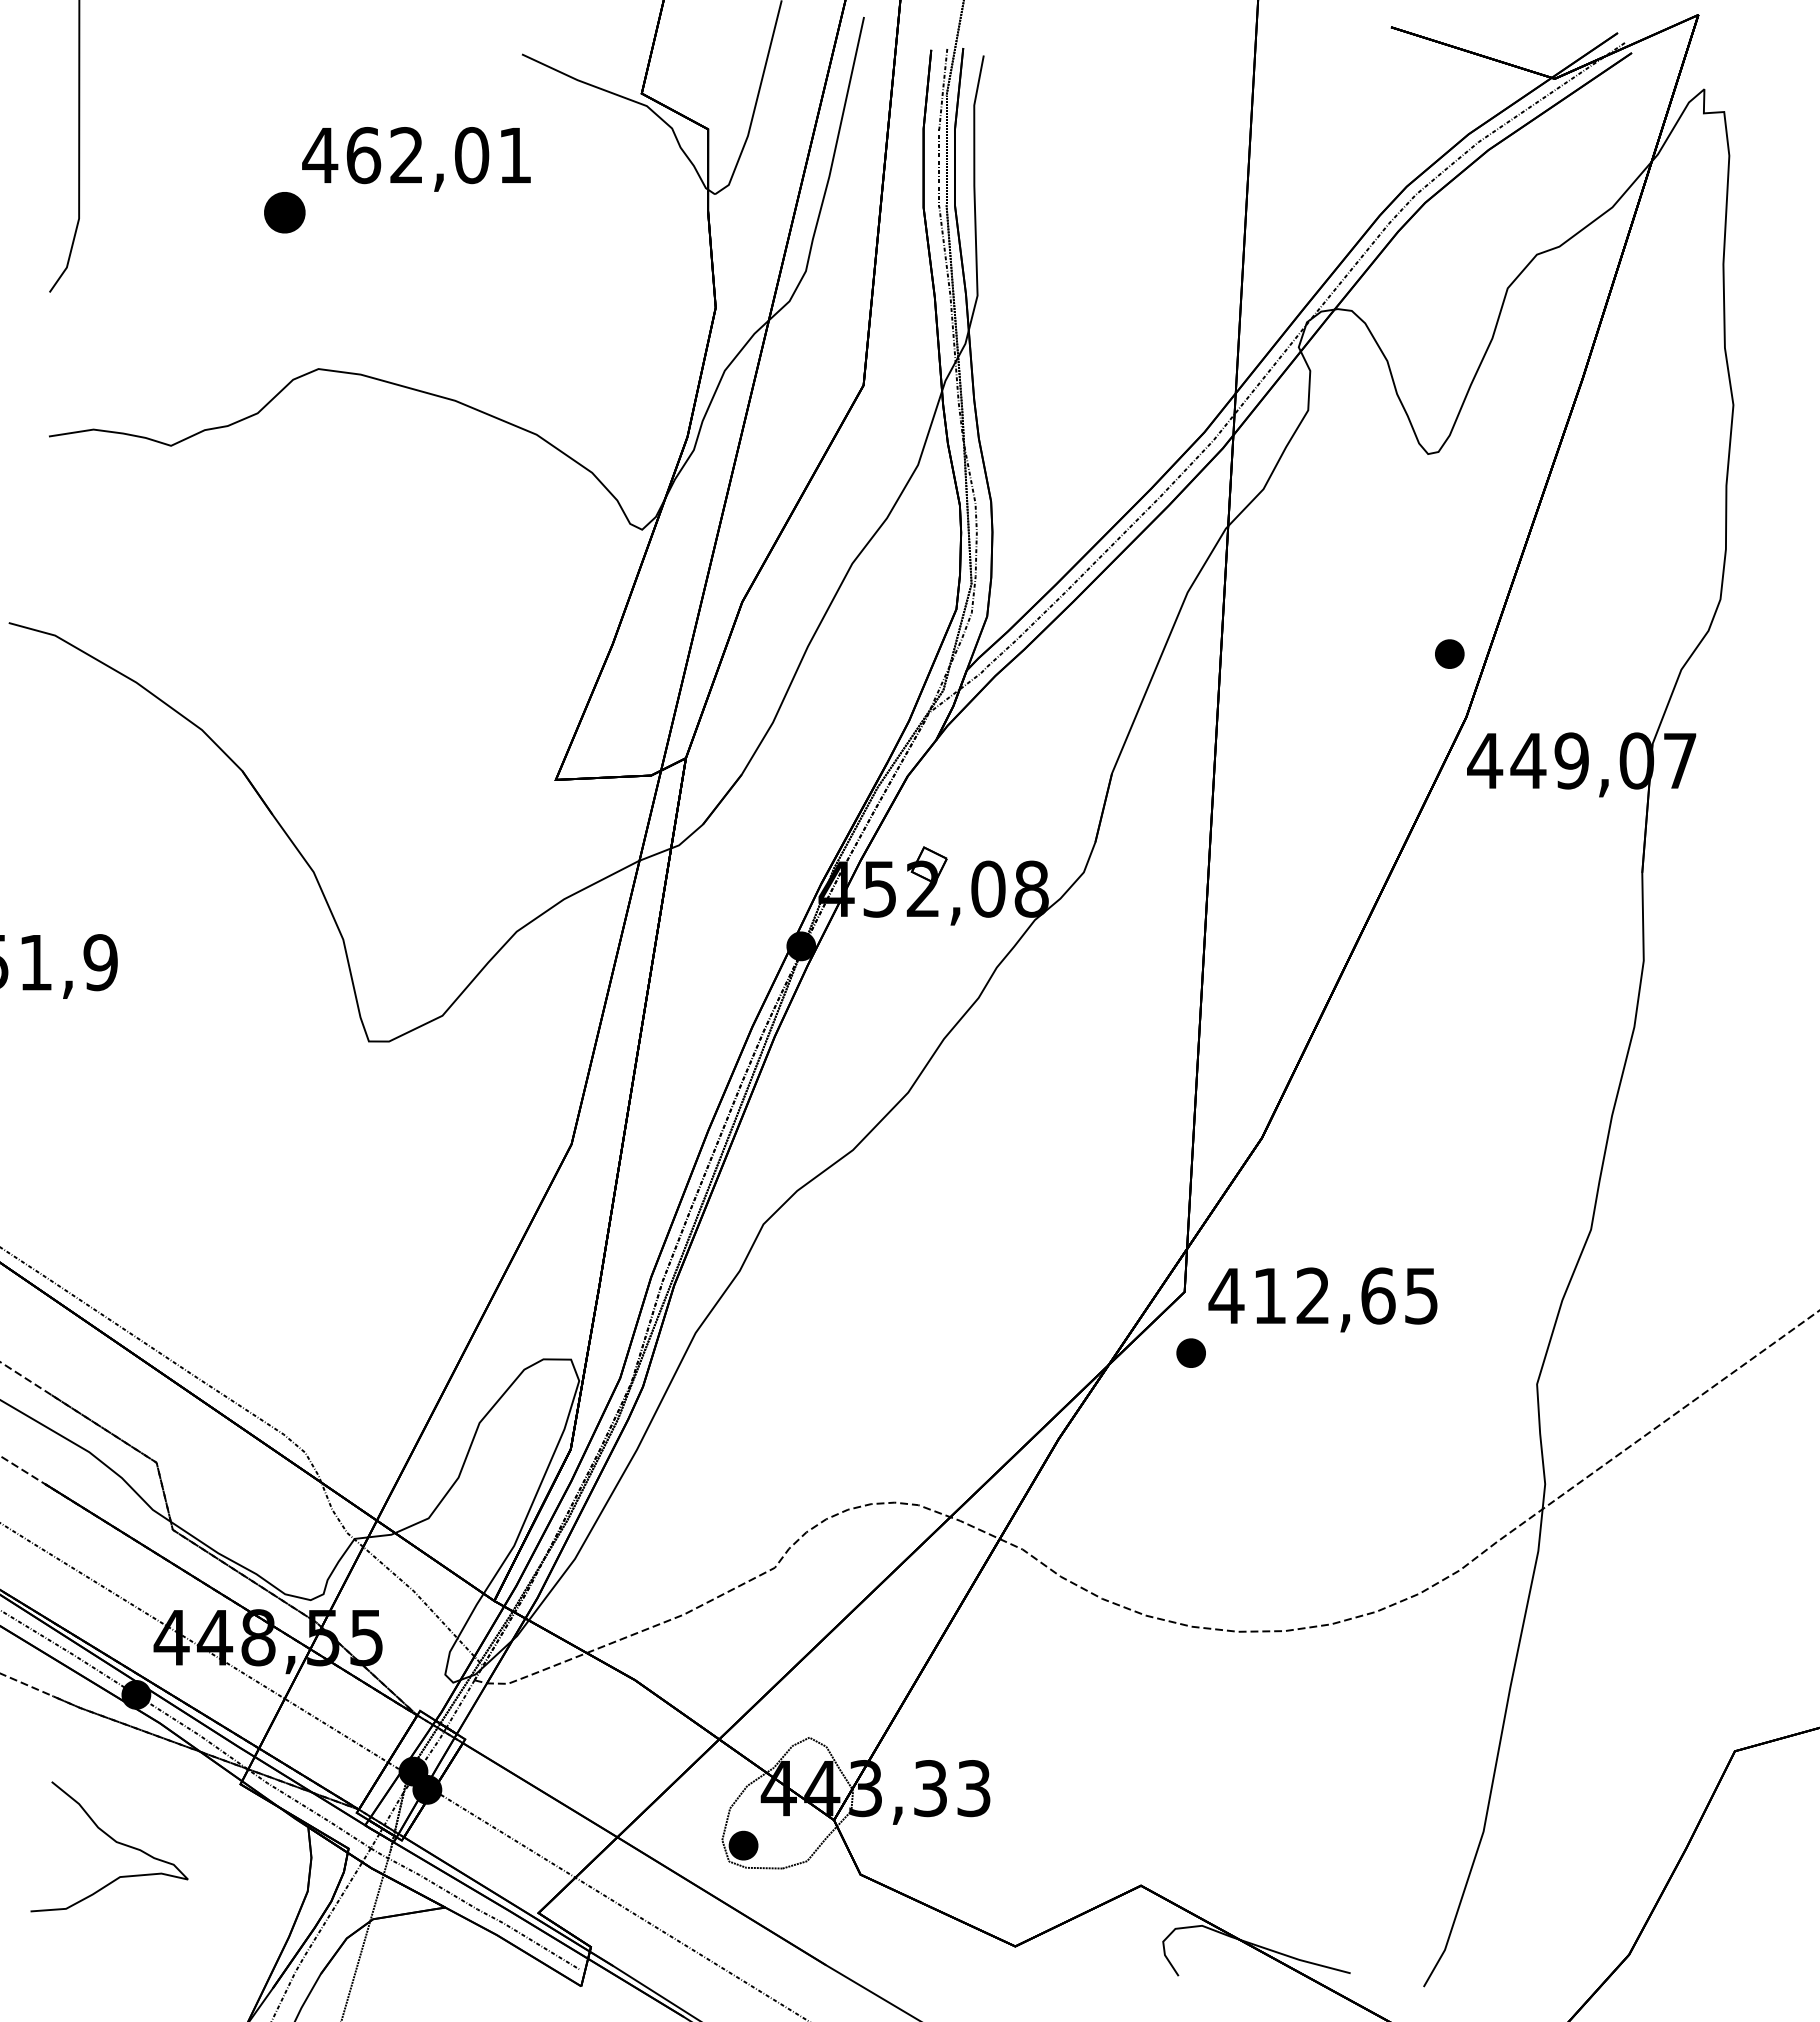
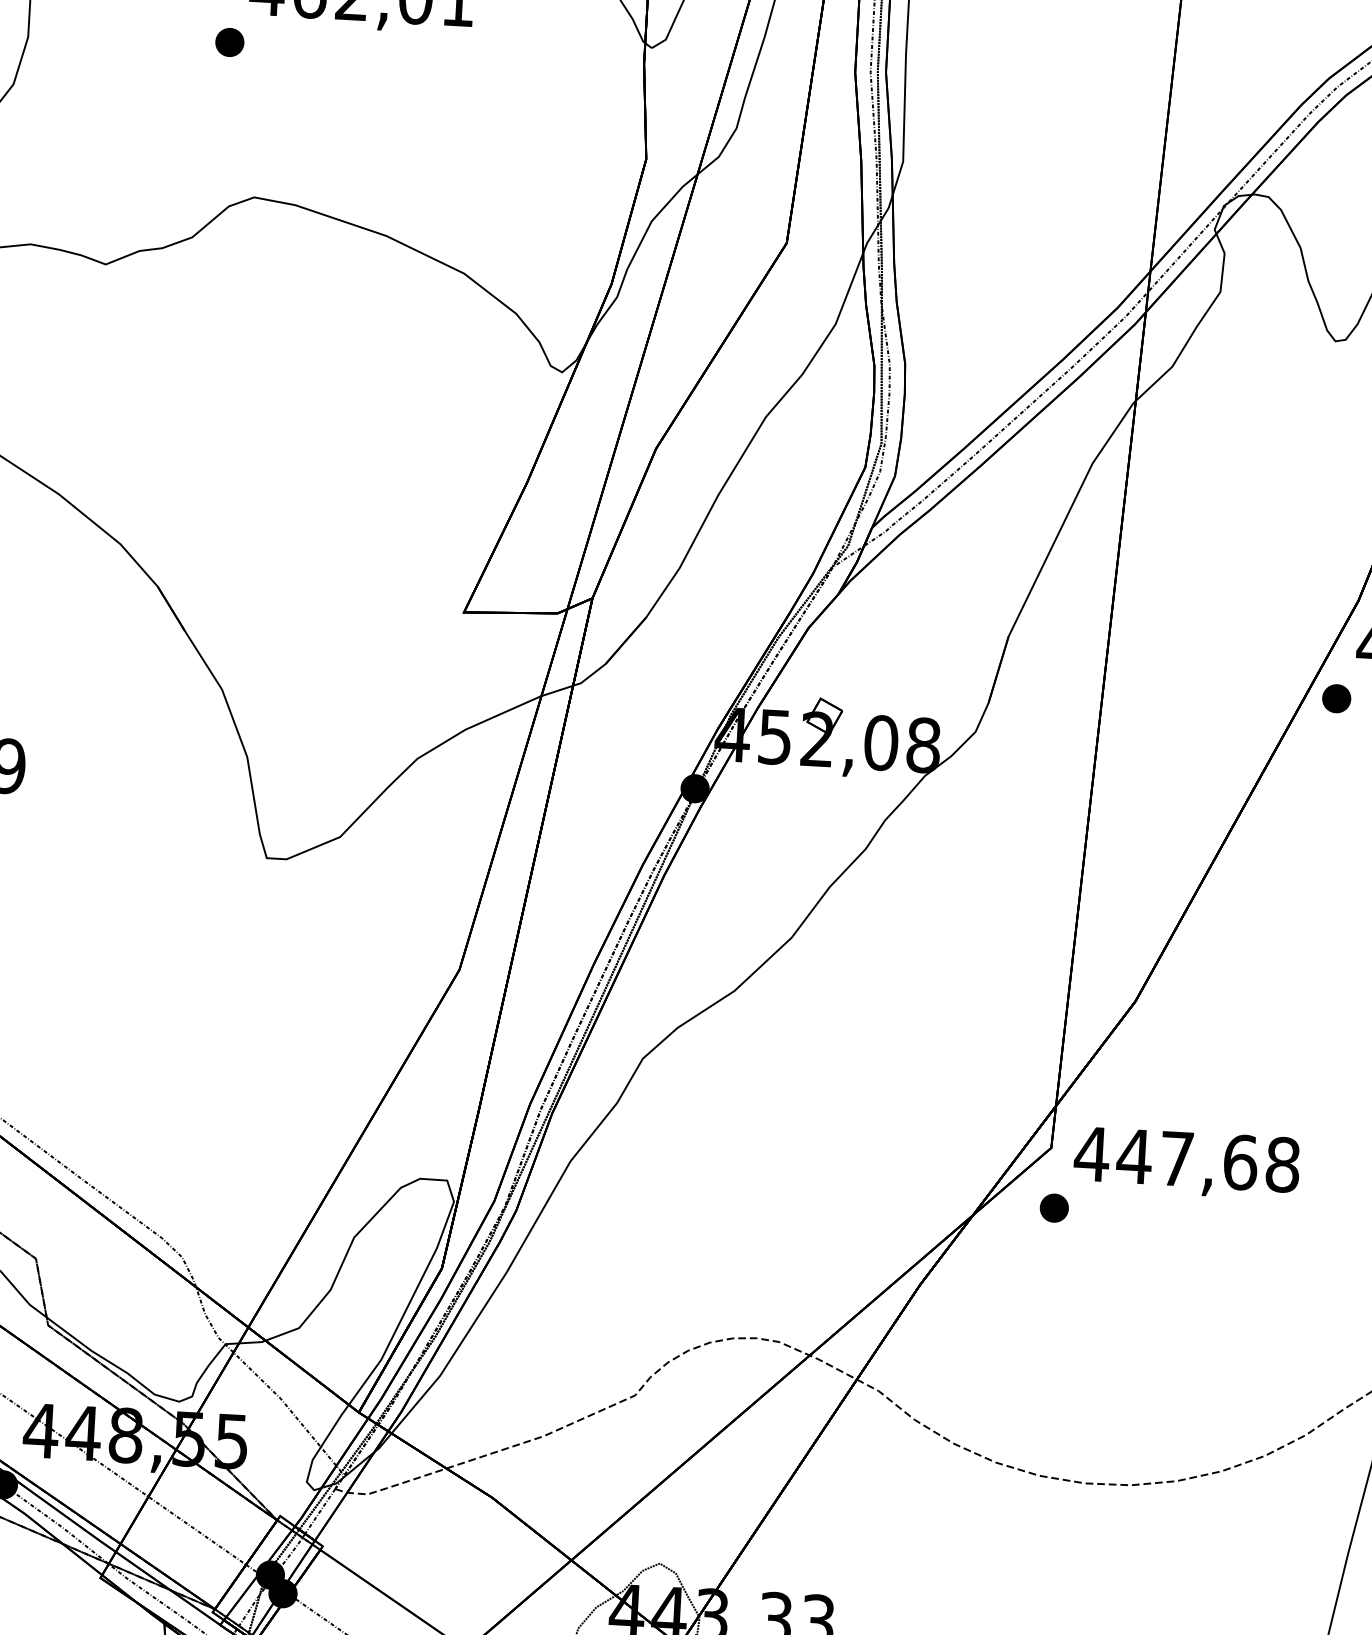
part: (284, 212) -> (229, 42), size x0.71
part: (1449, 653) -> (1336, 698), moved
text: (1344, 1295) -> (1207, 1160), 412,65 -> 447,68

